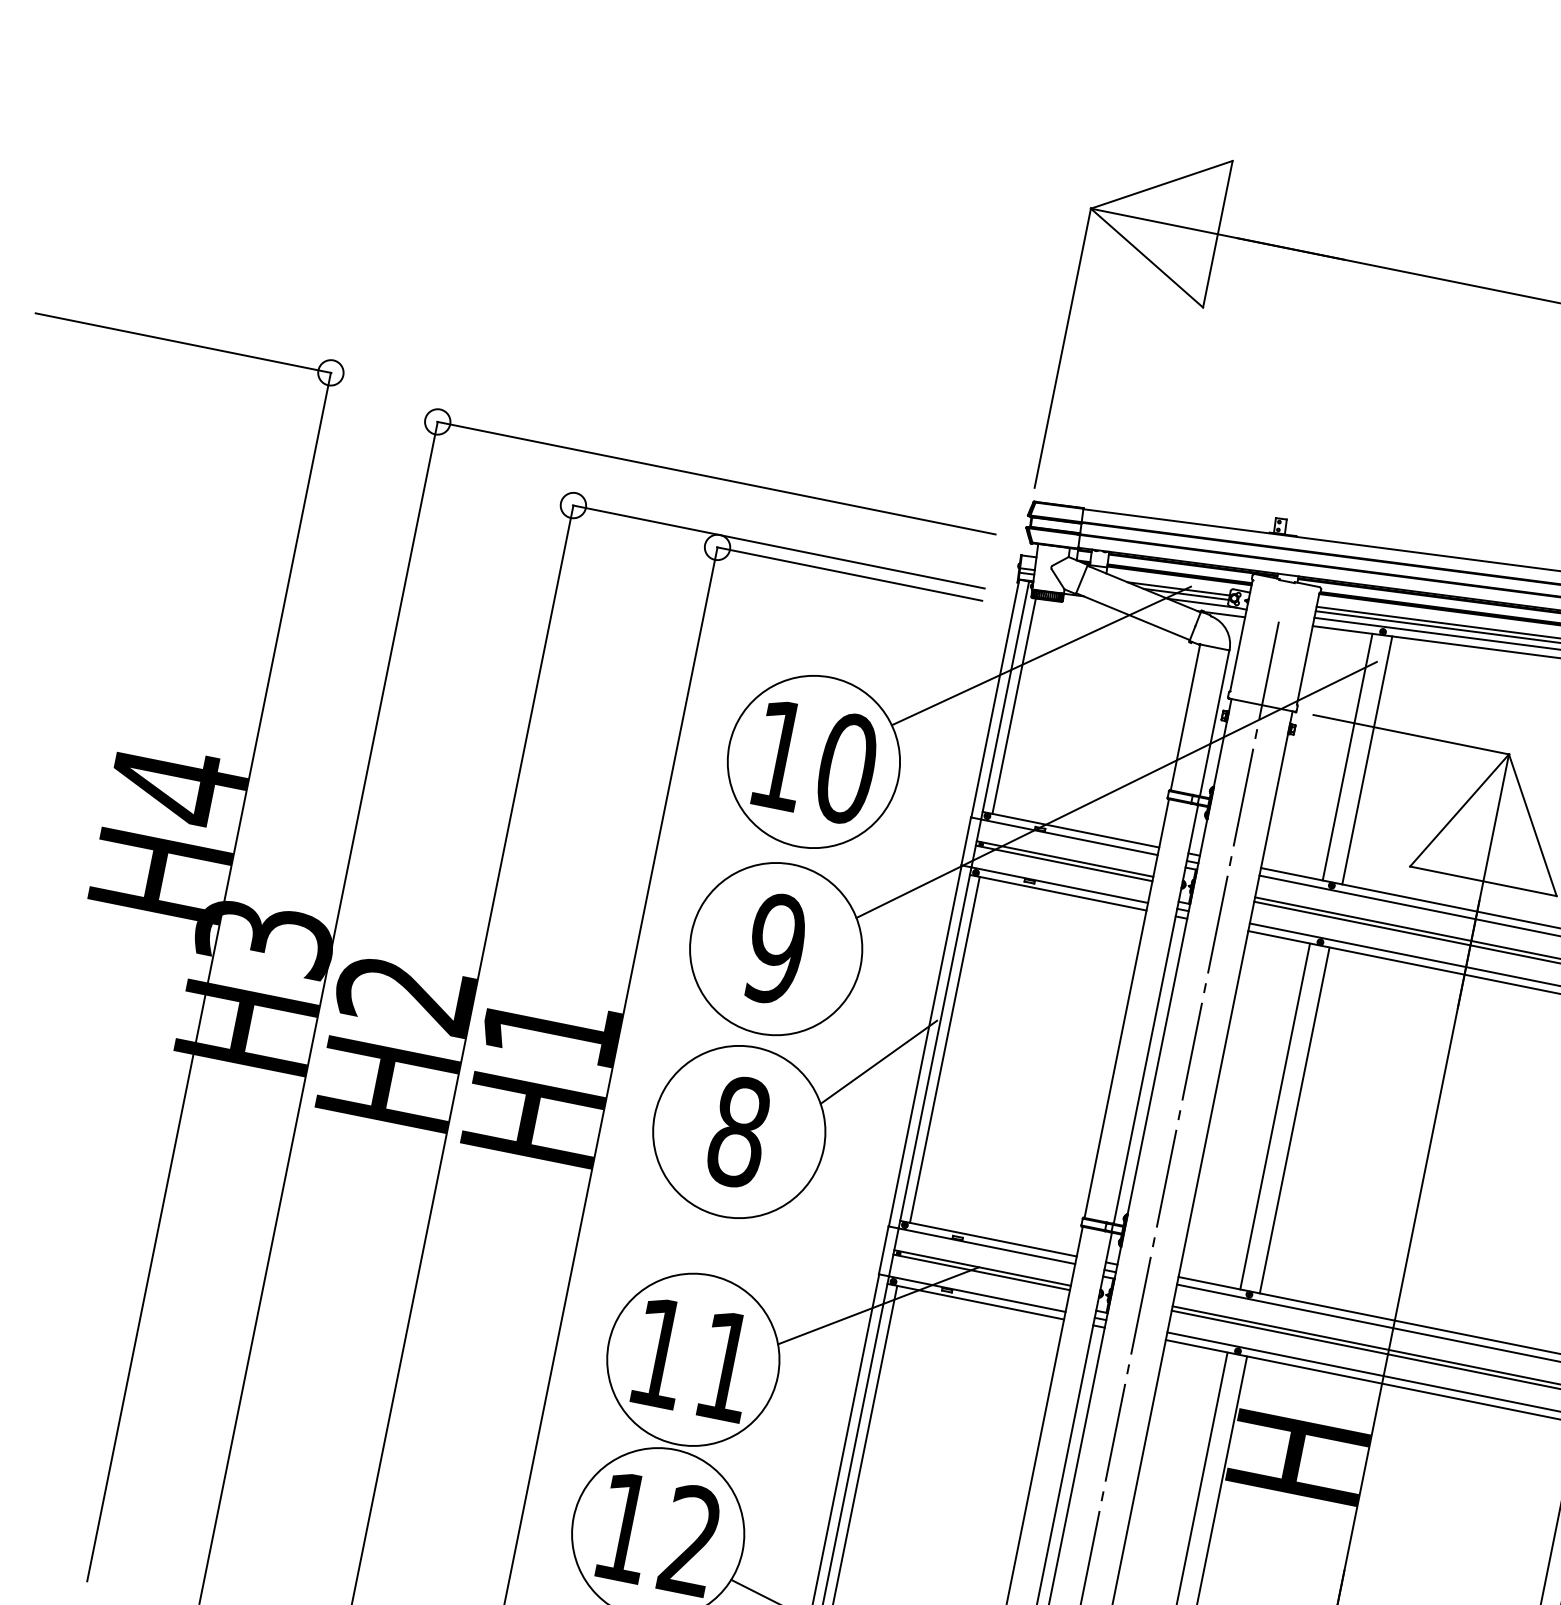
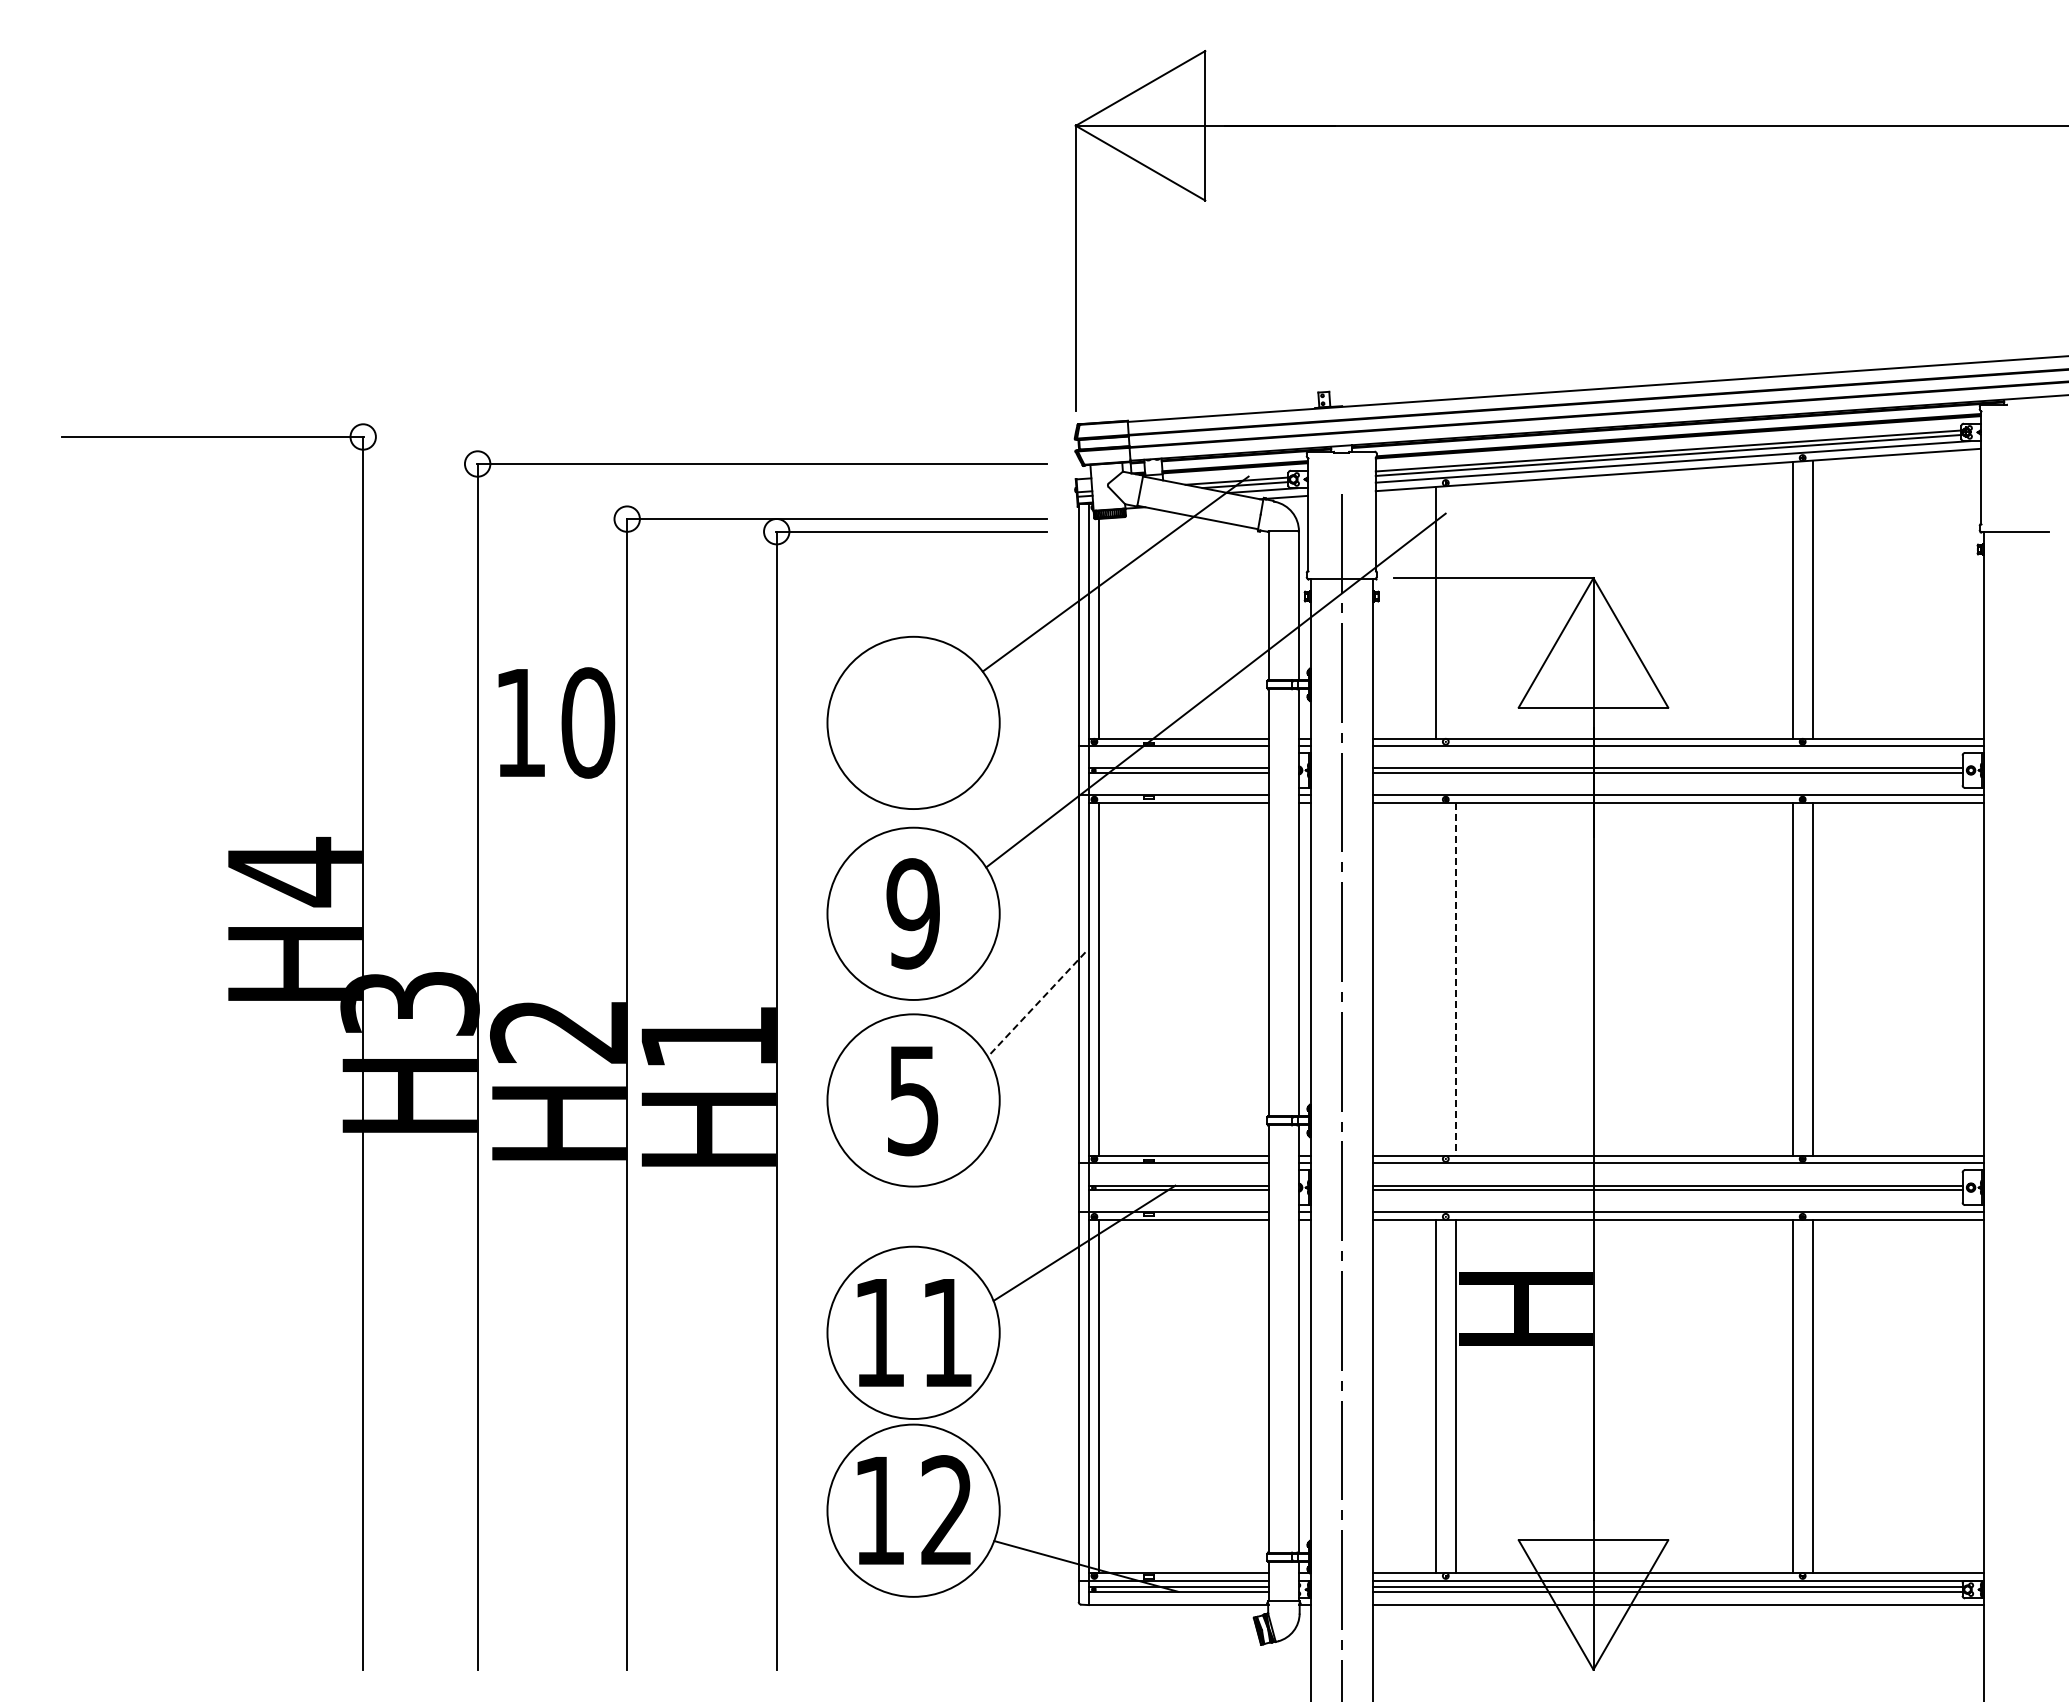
line: (1367, 759) -> (1455, 611), removed
text: (815, 761) -> (556, 722), moved
line: (878, 1062) -> (1036, 1004), solid -> dashed
line: (1274, 1116) -> (1435, 979), removed
line: (1294, 1120) -> (1455, 979), solid -> dashed
text: (739, 1132) -> (913, 1100), 8 -> 5

